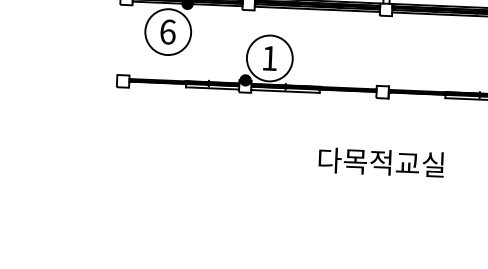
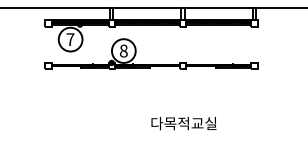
text: (167, 31) -> (70, 39), 6 -> 7
text: (269, 57) -> (123, 50), 1 -> 8
text: (380, 162) -> (183, 123), moved

